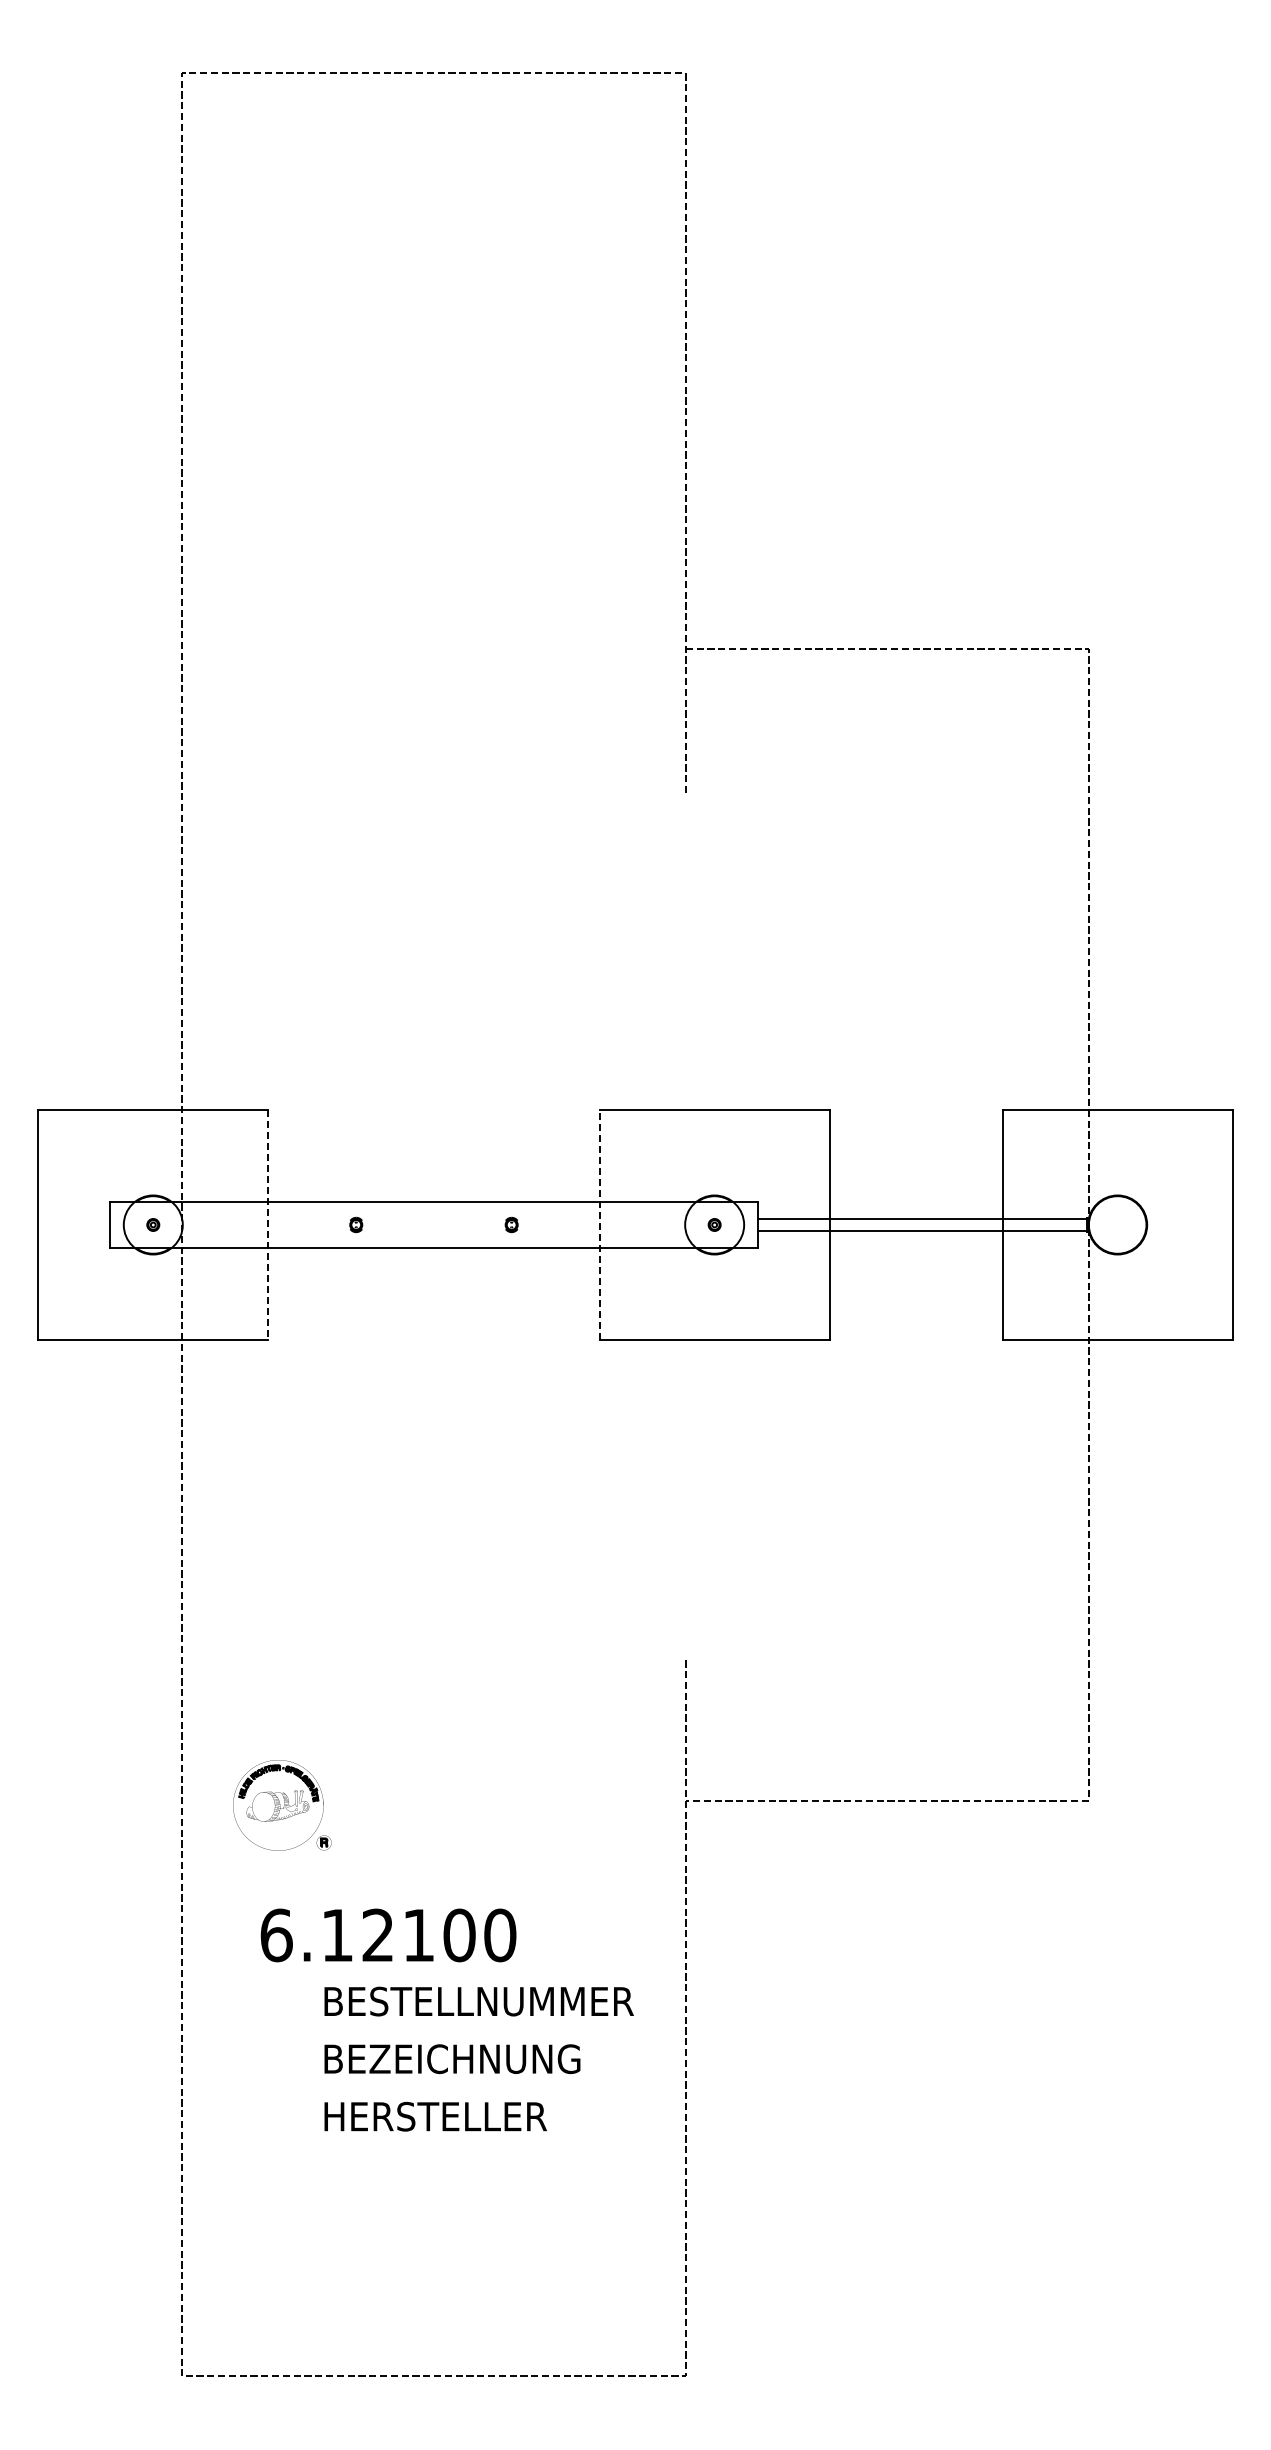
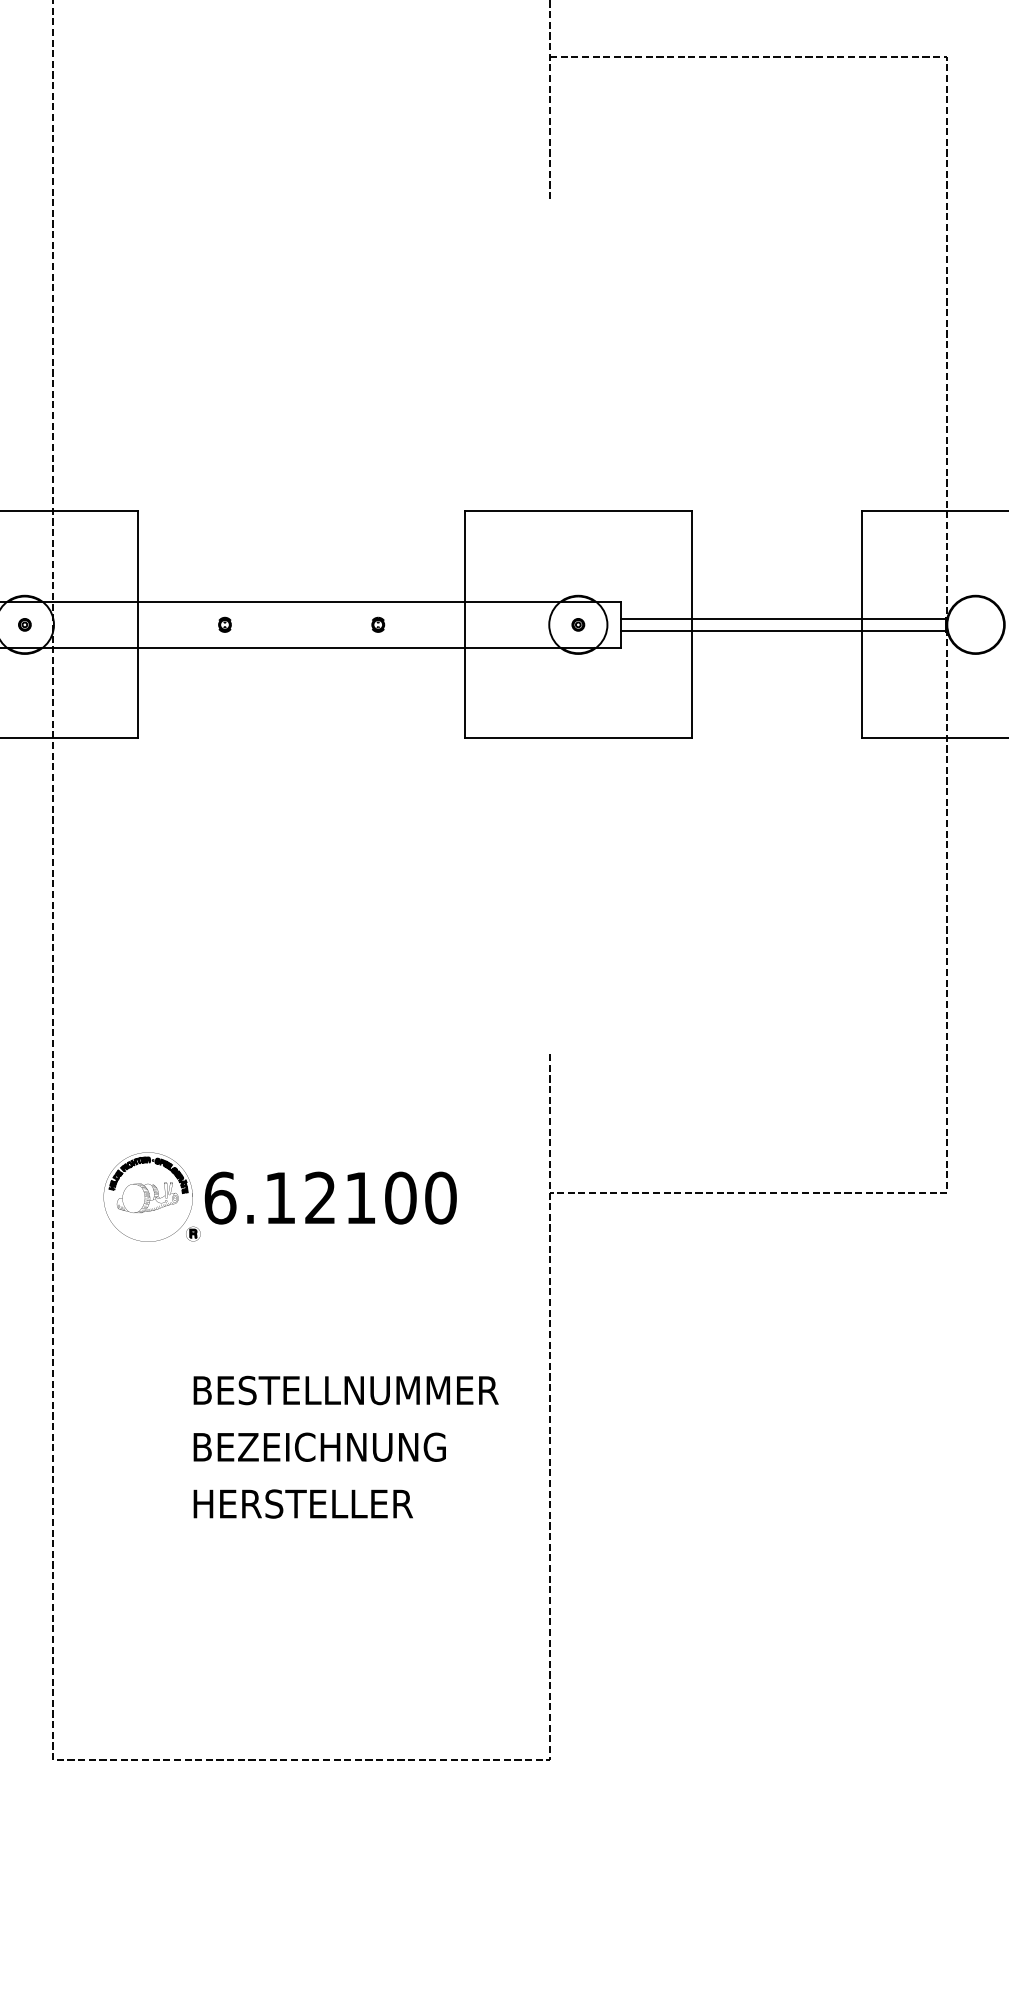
line: (599, 1224) -> (464, 624), dashed -> solid
line: (268, 1225) -> (138, 625), dashed -> solid
text: (388, 1935) -> (330, 1198), moved

